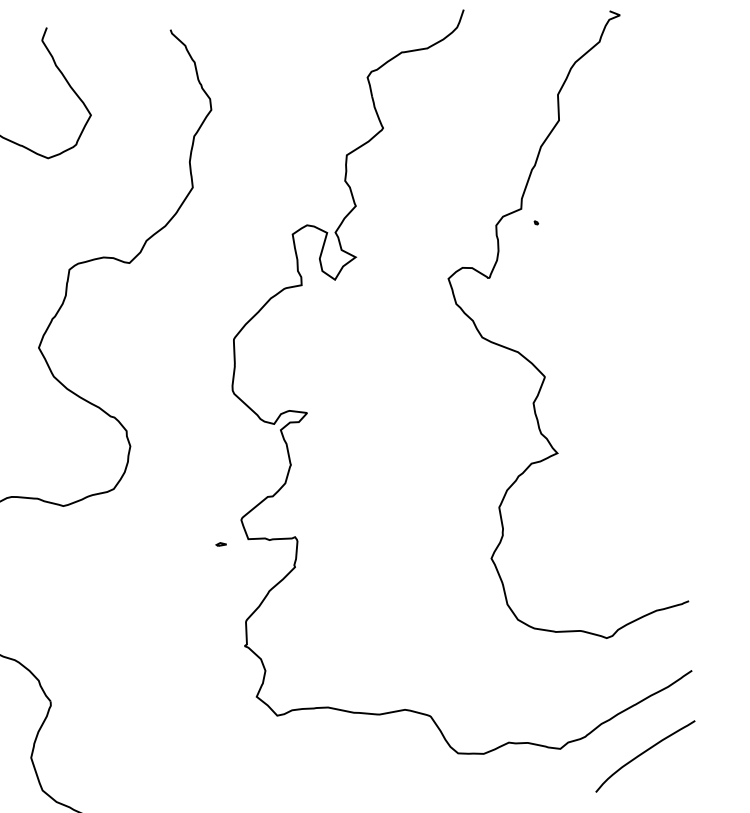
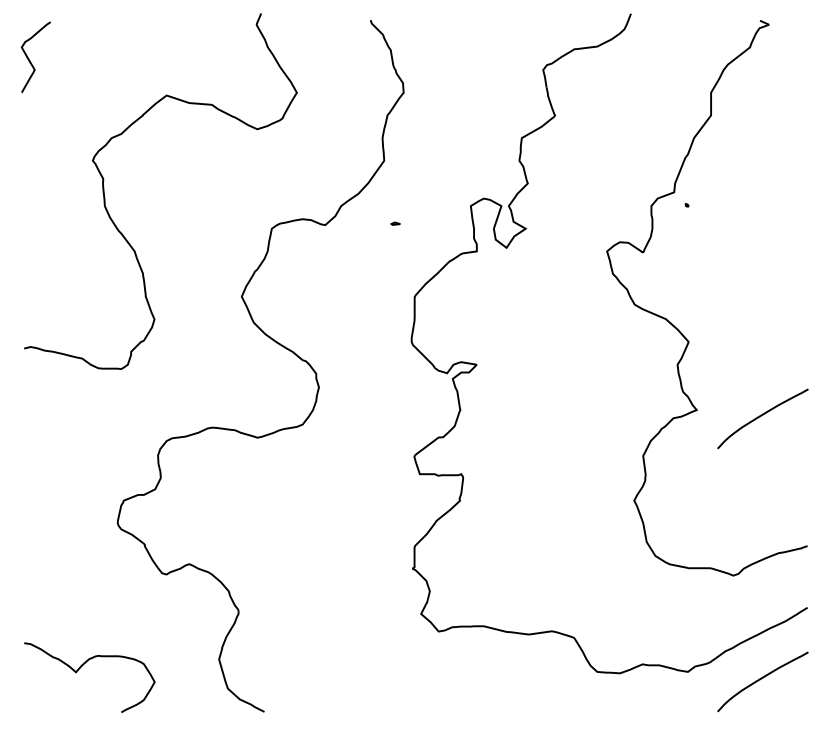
curve: (630, 457) -> (761, 416), added
part: (221, 544) -> (395, 223), moved

